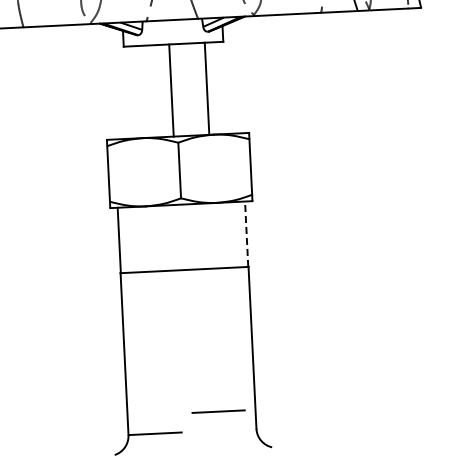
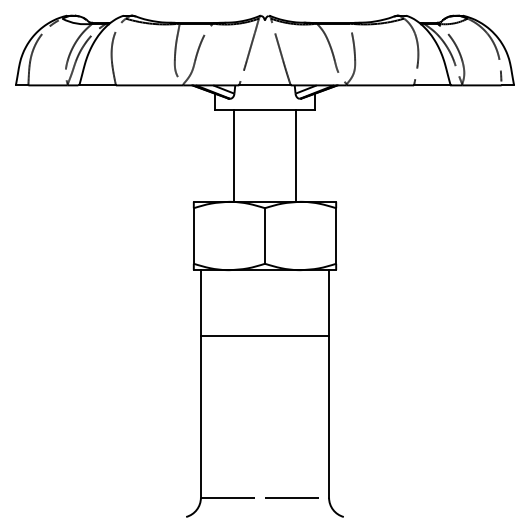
line: (171, 90) -> (233, 155), moved
line: (246, 233) -> (328, 302), dashed -> solid
line: (218, 411) -> (291, 497), moved

